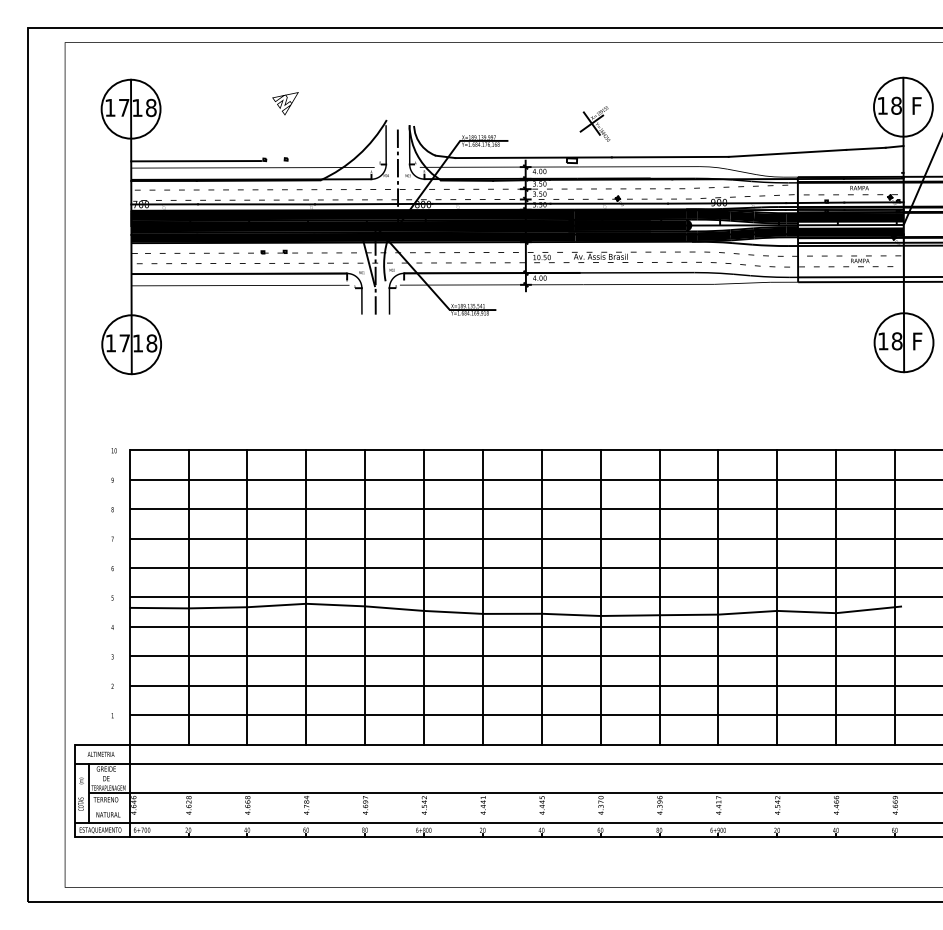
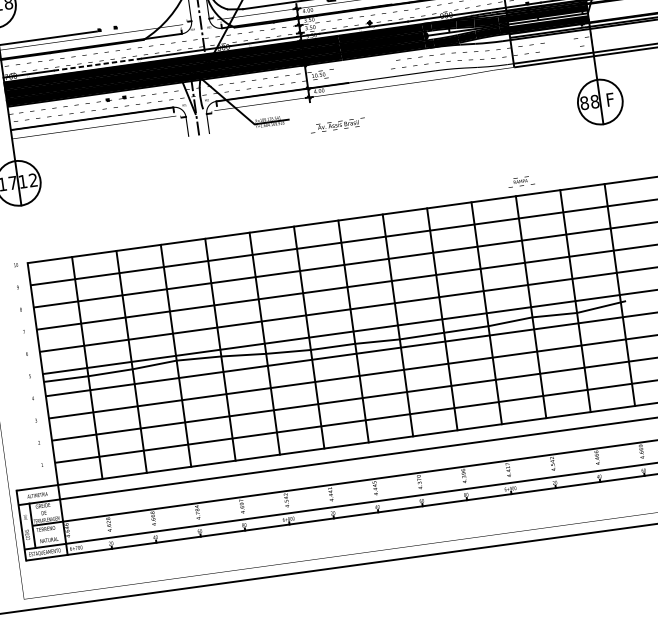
line: (257, 204) -> (98, 64), solid -> dashed
text: (599, 256) -> (337, 124), moved
text: (860, 261) -> (521, 181), moved
text: (883, 341) -> (584, 103), 18 -> 88
text: (151, 343) -> (33, 180), 18 -> 12

